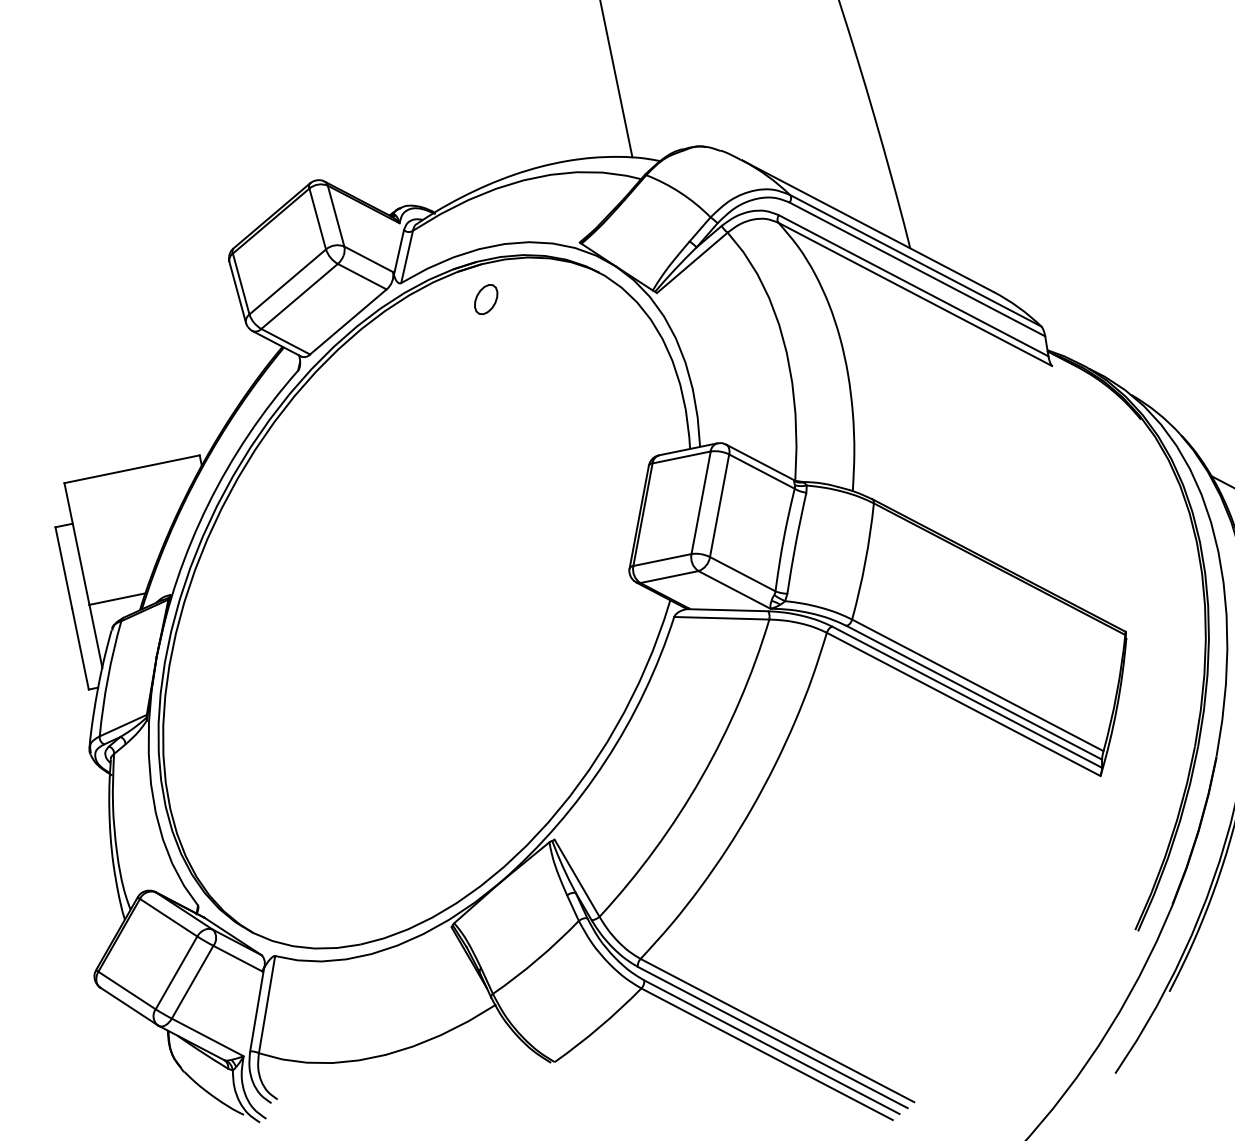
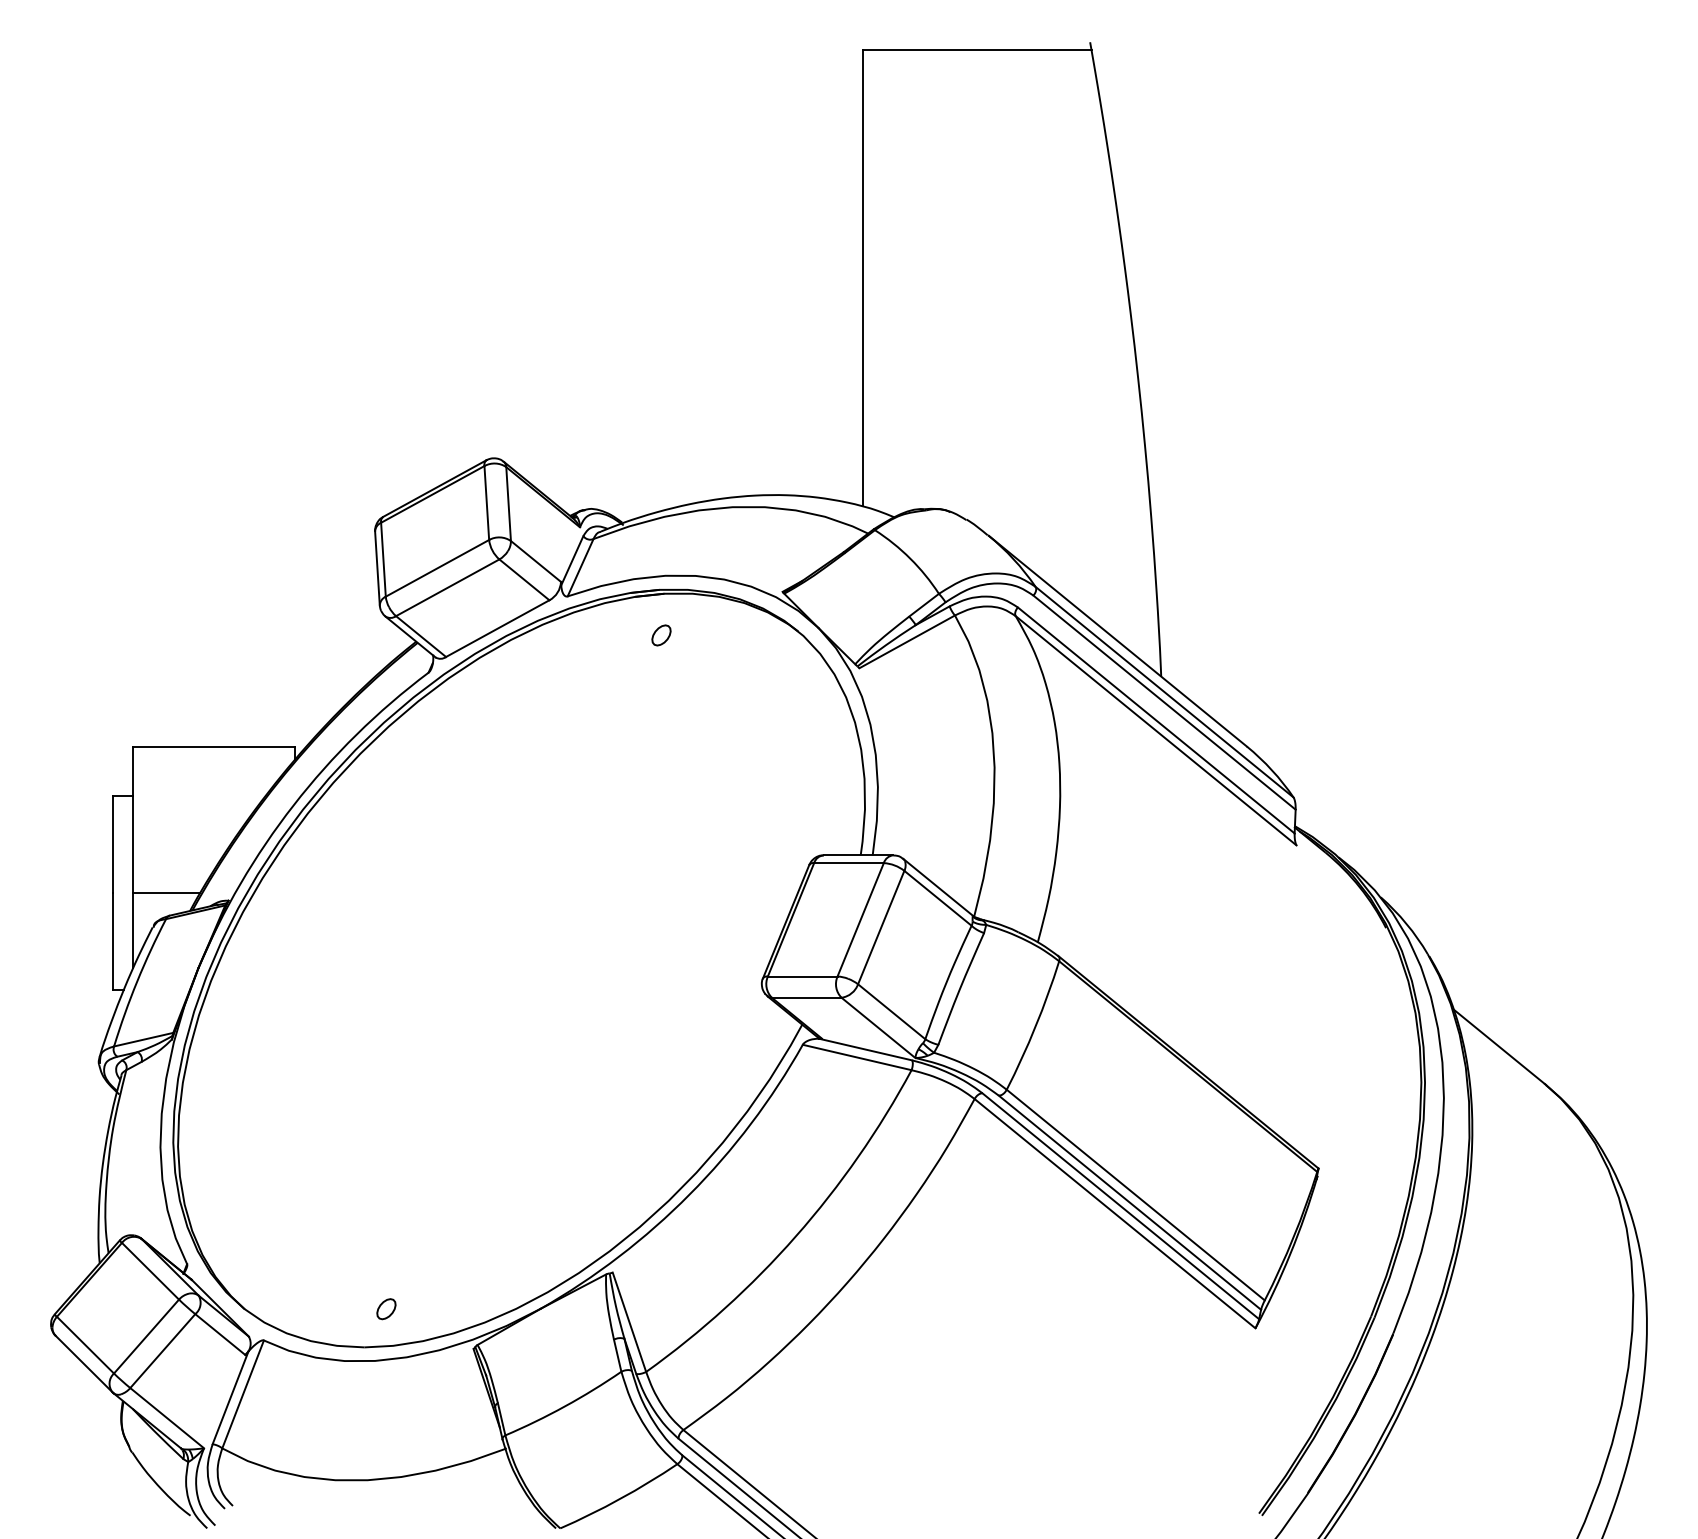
part: (486, 299) -> (661, 635), size x0.62
part: (372, 909) -> (386, 1309), added

